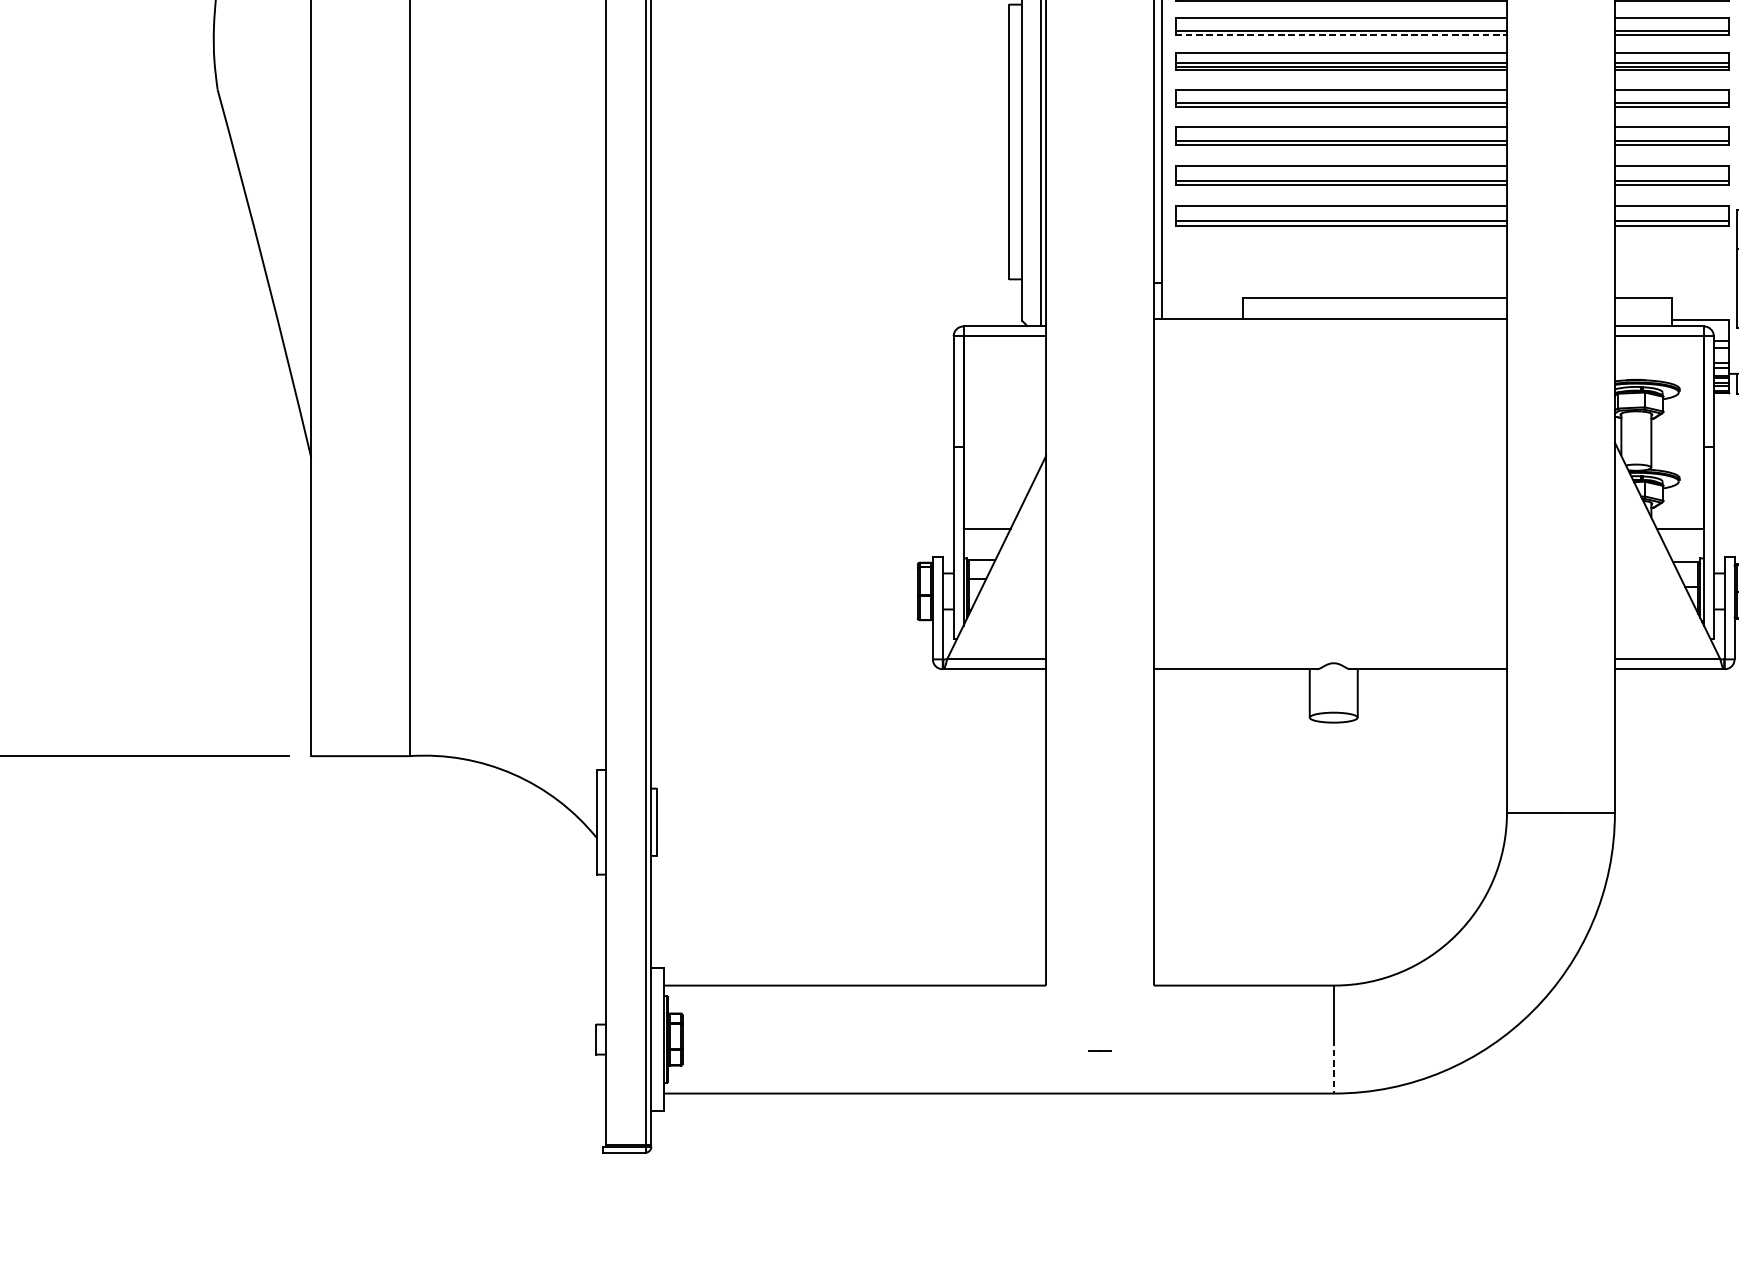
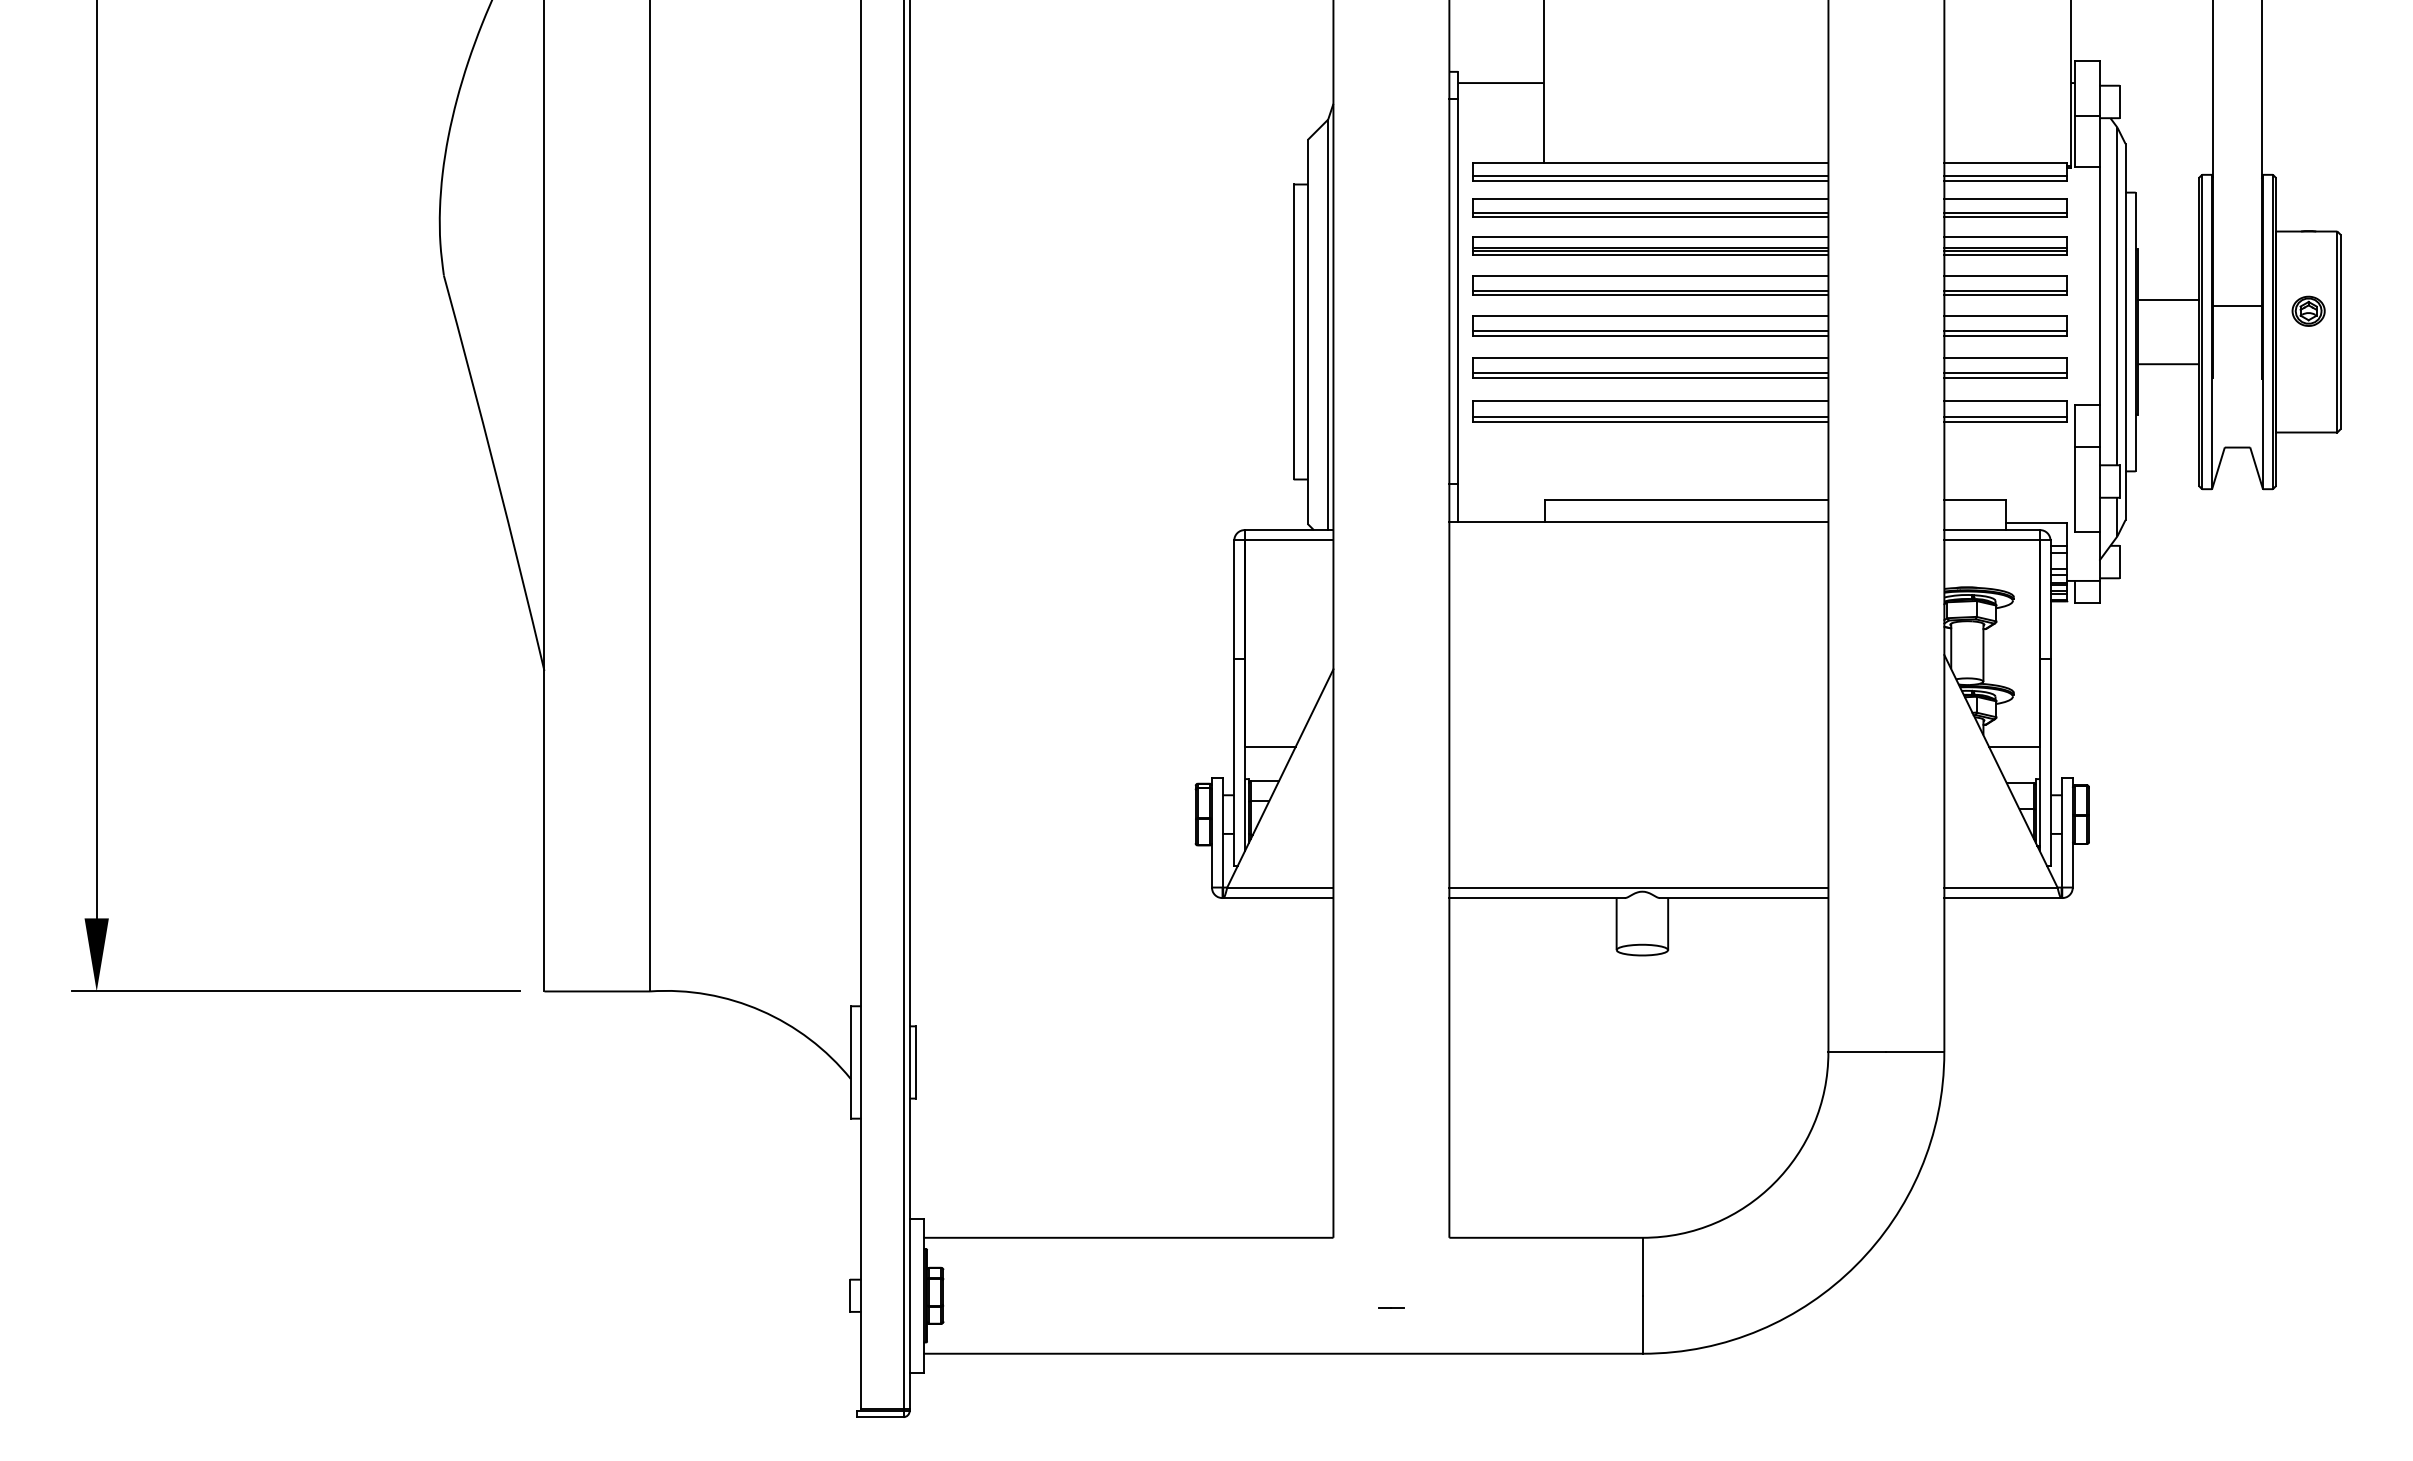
line: (1341, 35) -> (1650, 217), dashed -> solid
line: (1330, 659) -> (1638, 887), added
line: (1333, 1066) -> (1642, 1324), dashed -> solid

